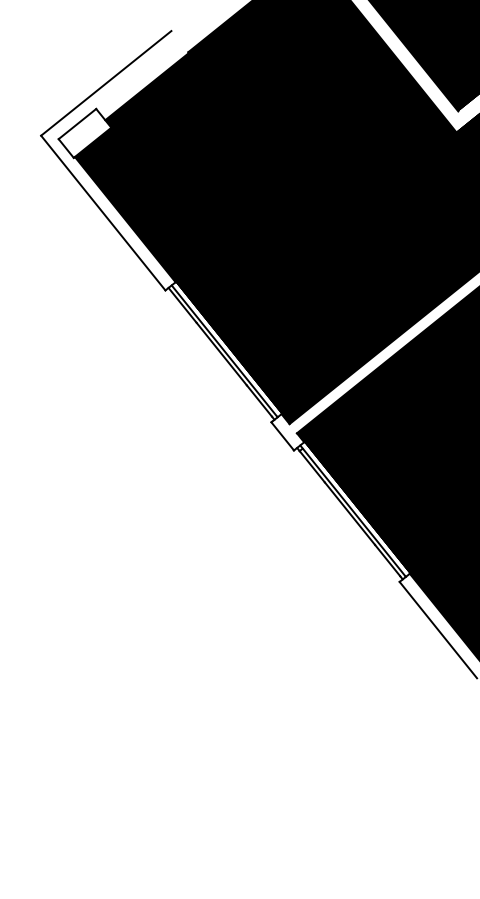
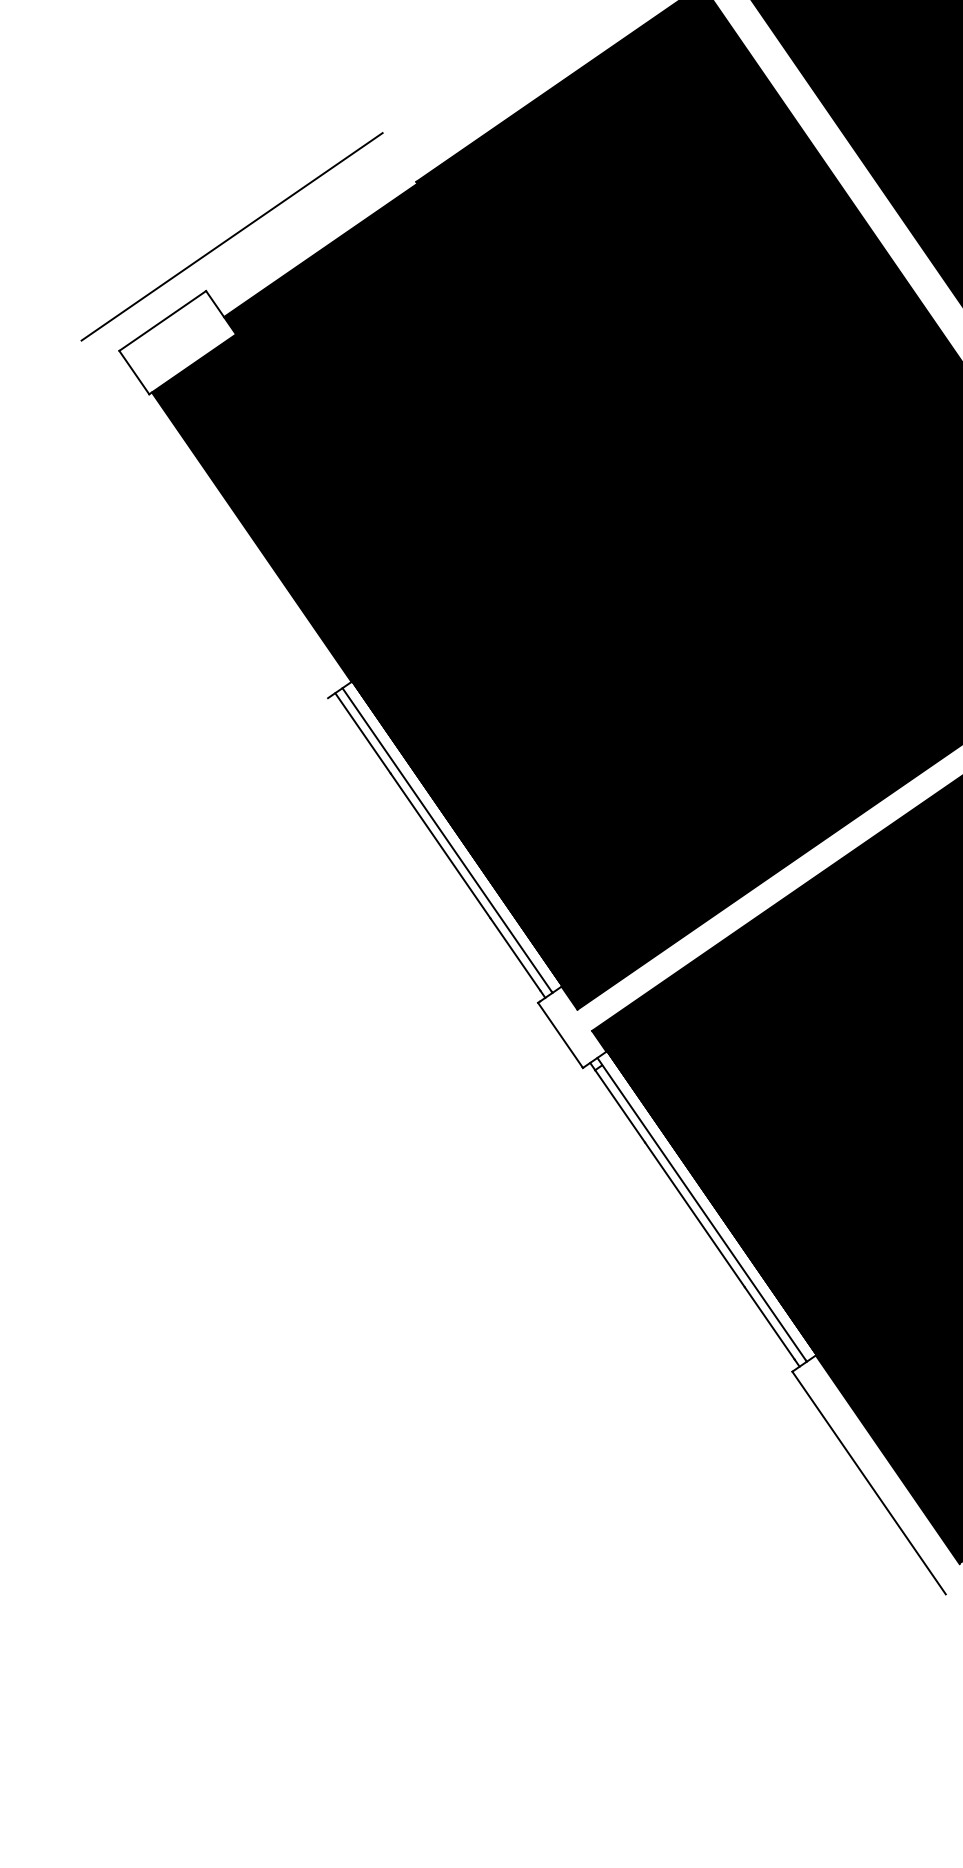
line: (103, 212) -> (205, 518), removed

